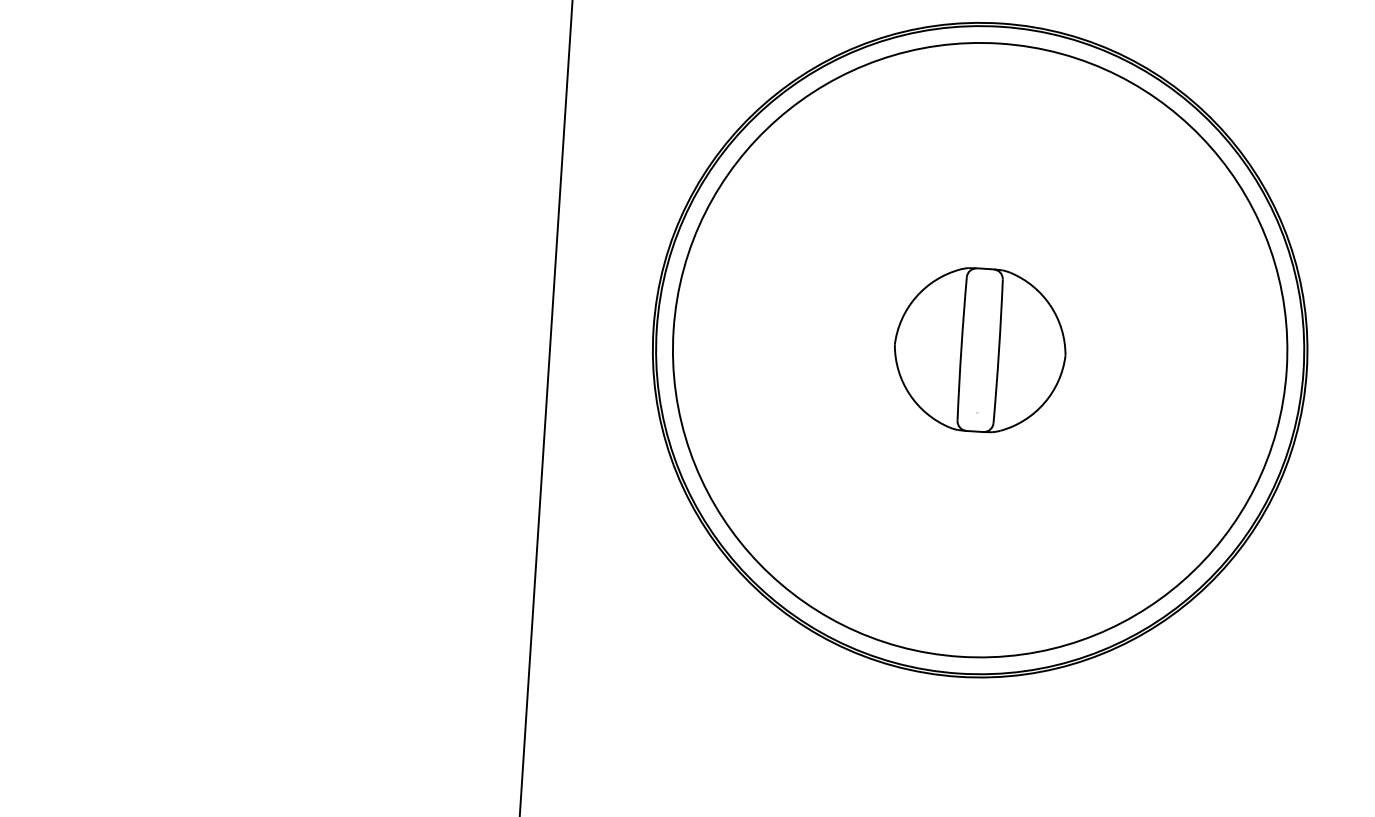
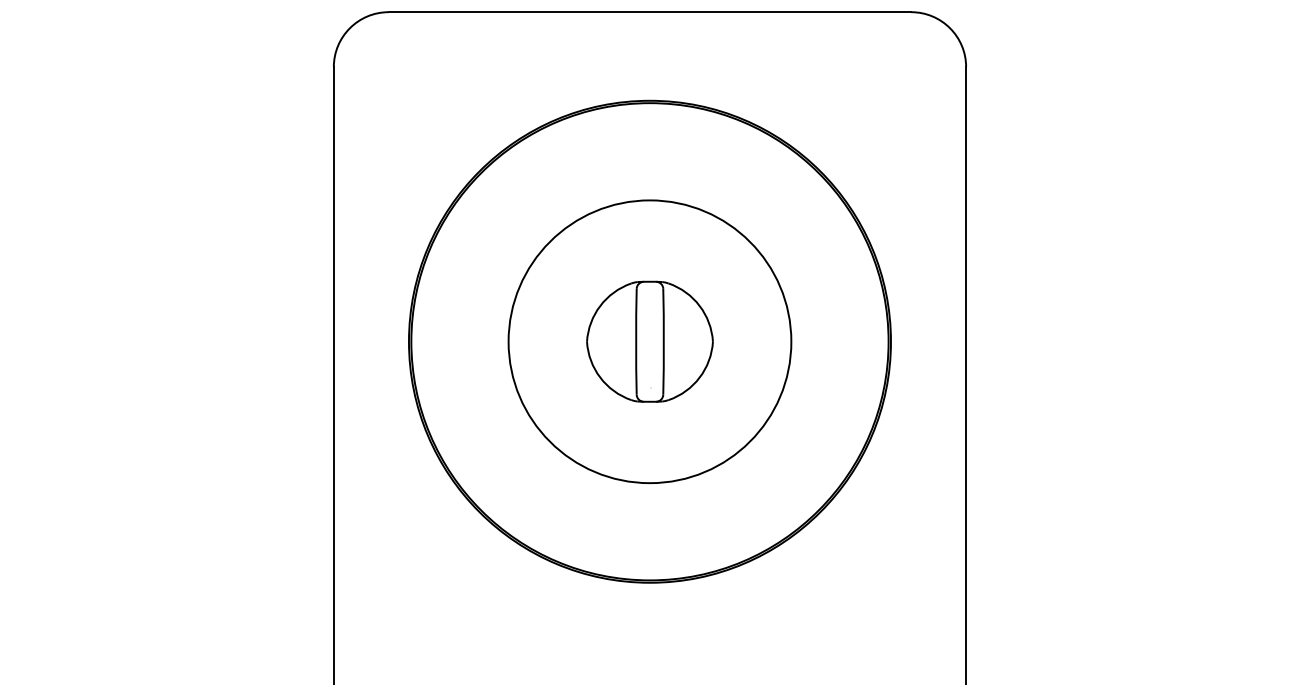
circle: (979, 349) -> (649, 341), size x0.62

